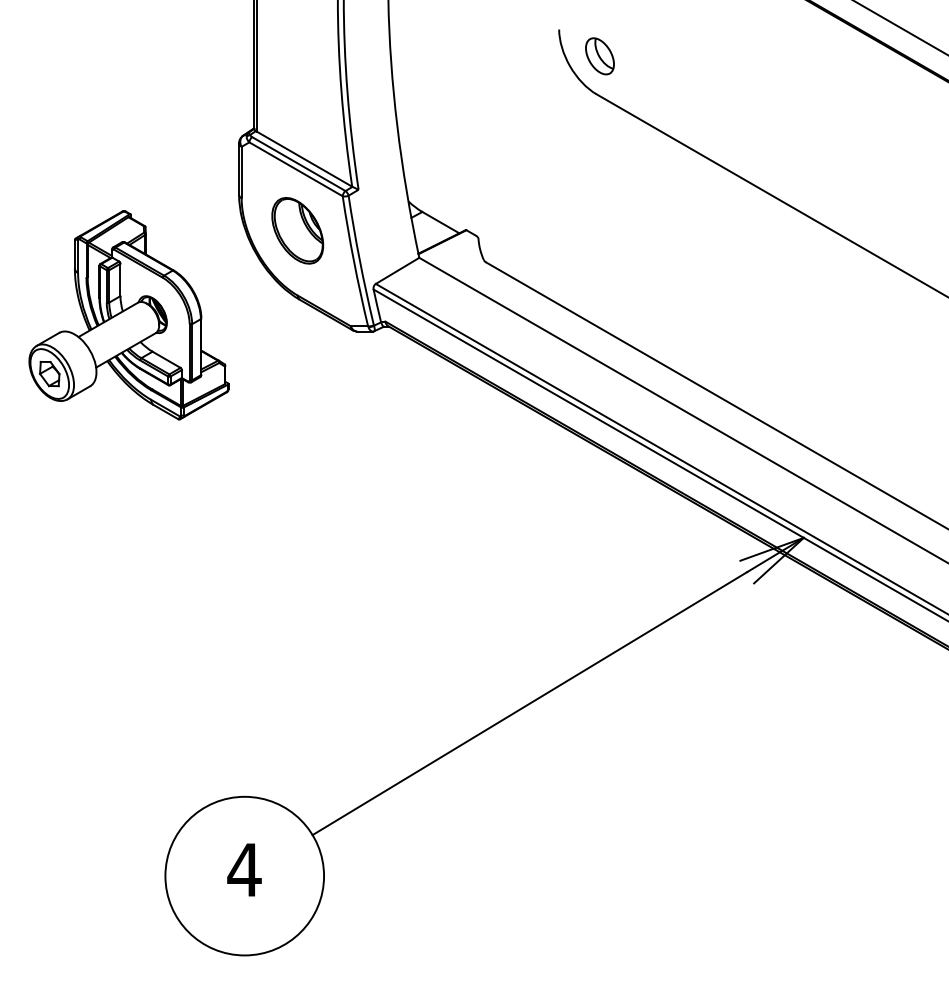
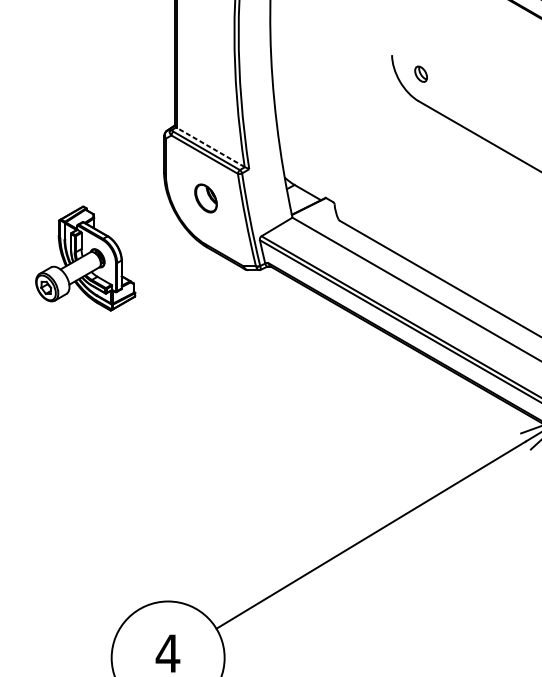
part: (599, 56) -> (420, 74), size x0.6
line: (304, 158) -> (210, 146), solid -> dashed
part: (297, 230) -> (205, 198), size x0.6
part: (128, 315) -> (85, 258), size x0.7

